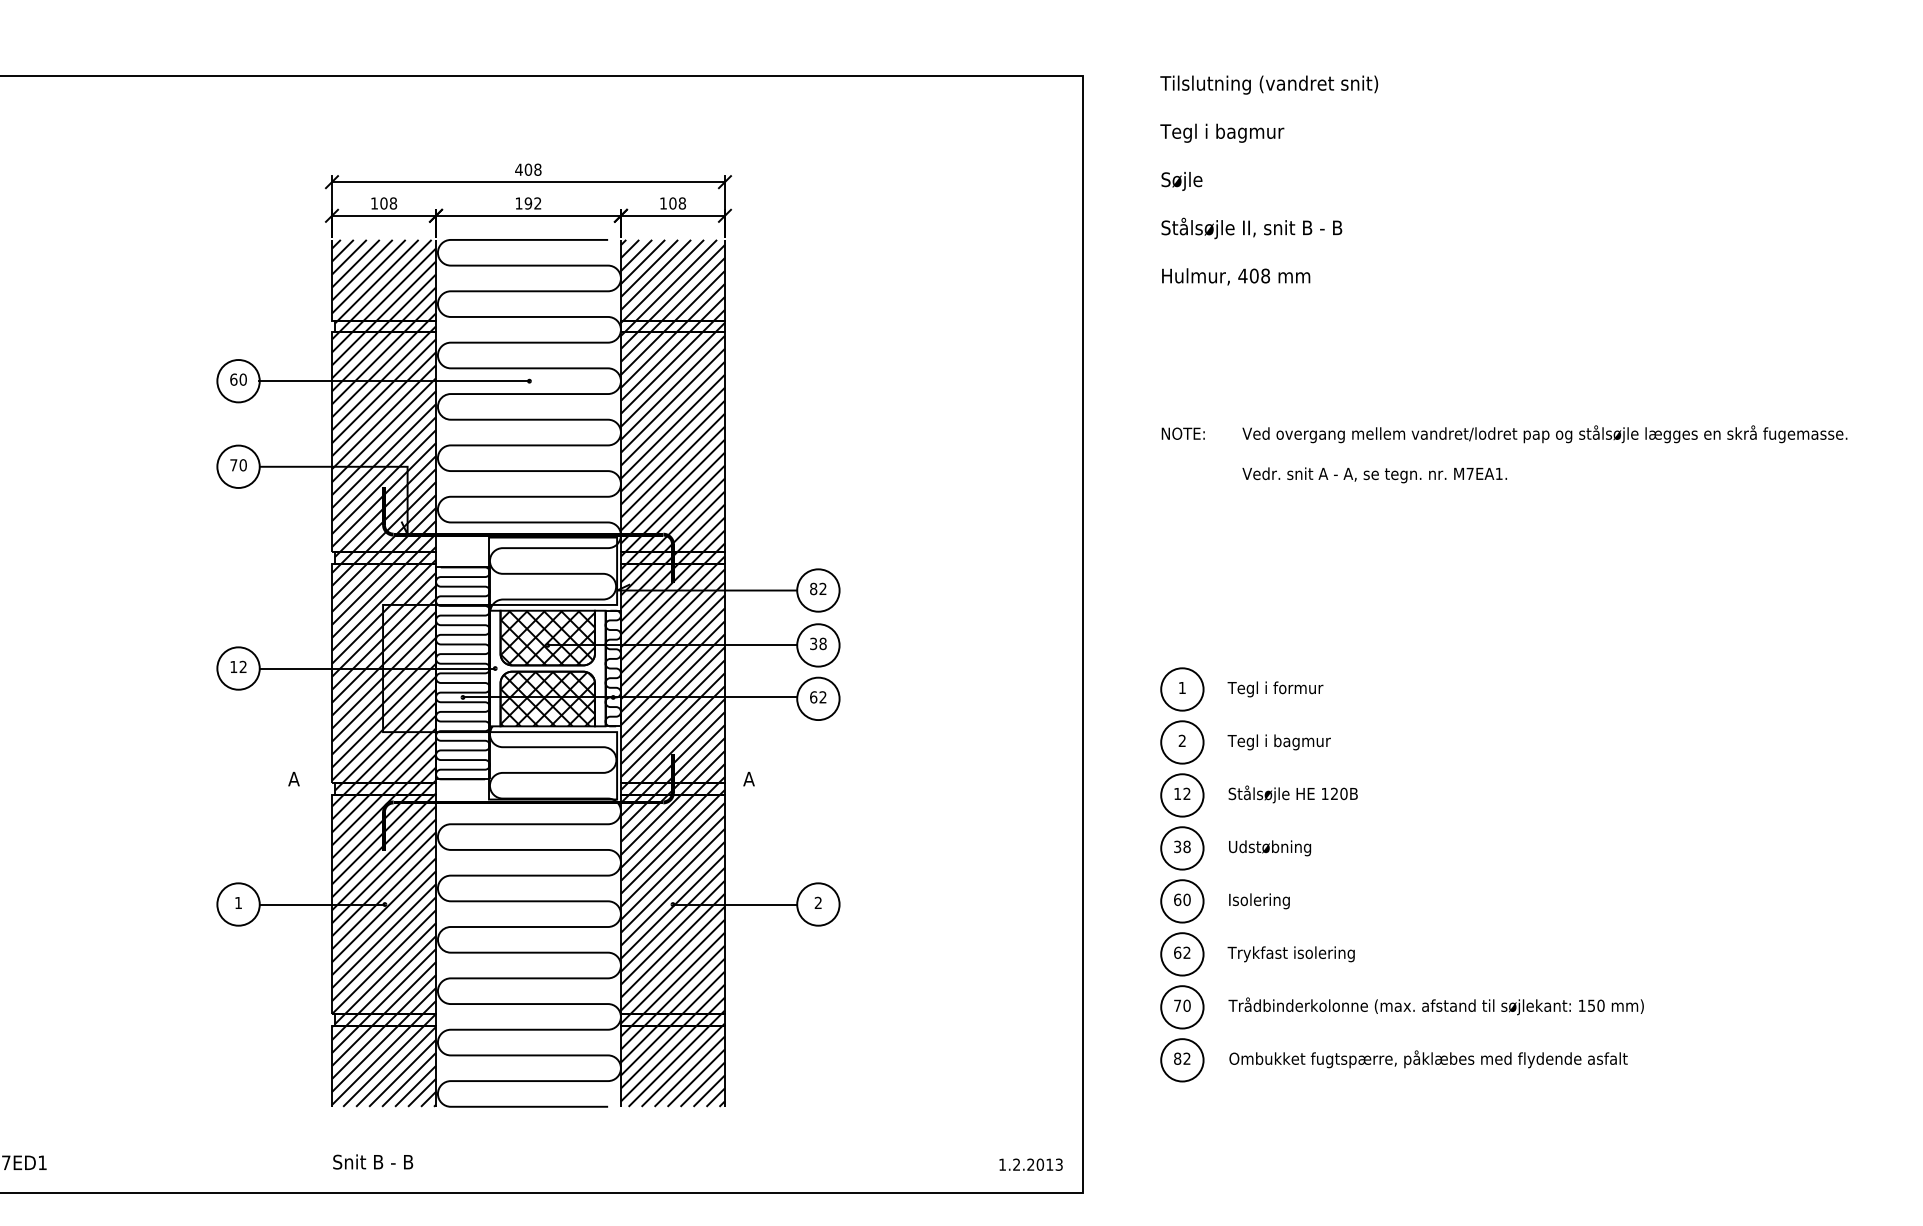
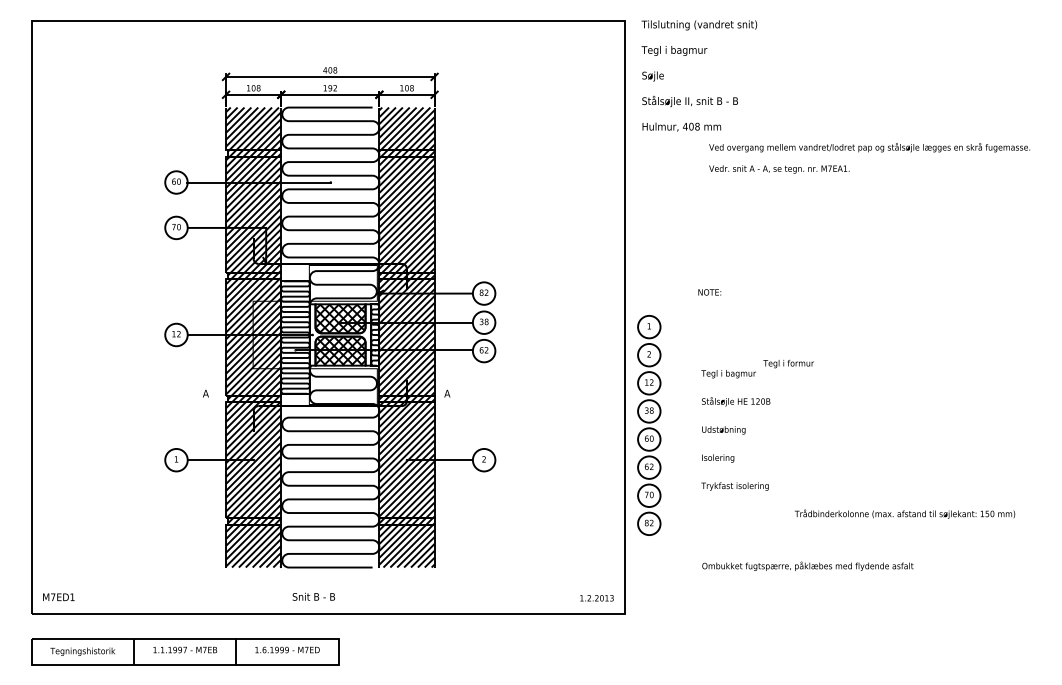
text: (1269, 179) -> (699, 75), moved
text: (1182, 433) -> (709, 292), moved
text: (1544, 454) -> (869, 158), moved
text: (1275, 688) -> (788, 363), moved
part: (1182, 874) -> (649, 425), moved
text: (1437, 1004) -> (905, 513), moved
text: (1427, 1057) -> (807, 565), moved
text: (372, 1161) -> (313, 596), moved

